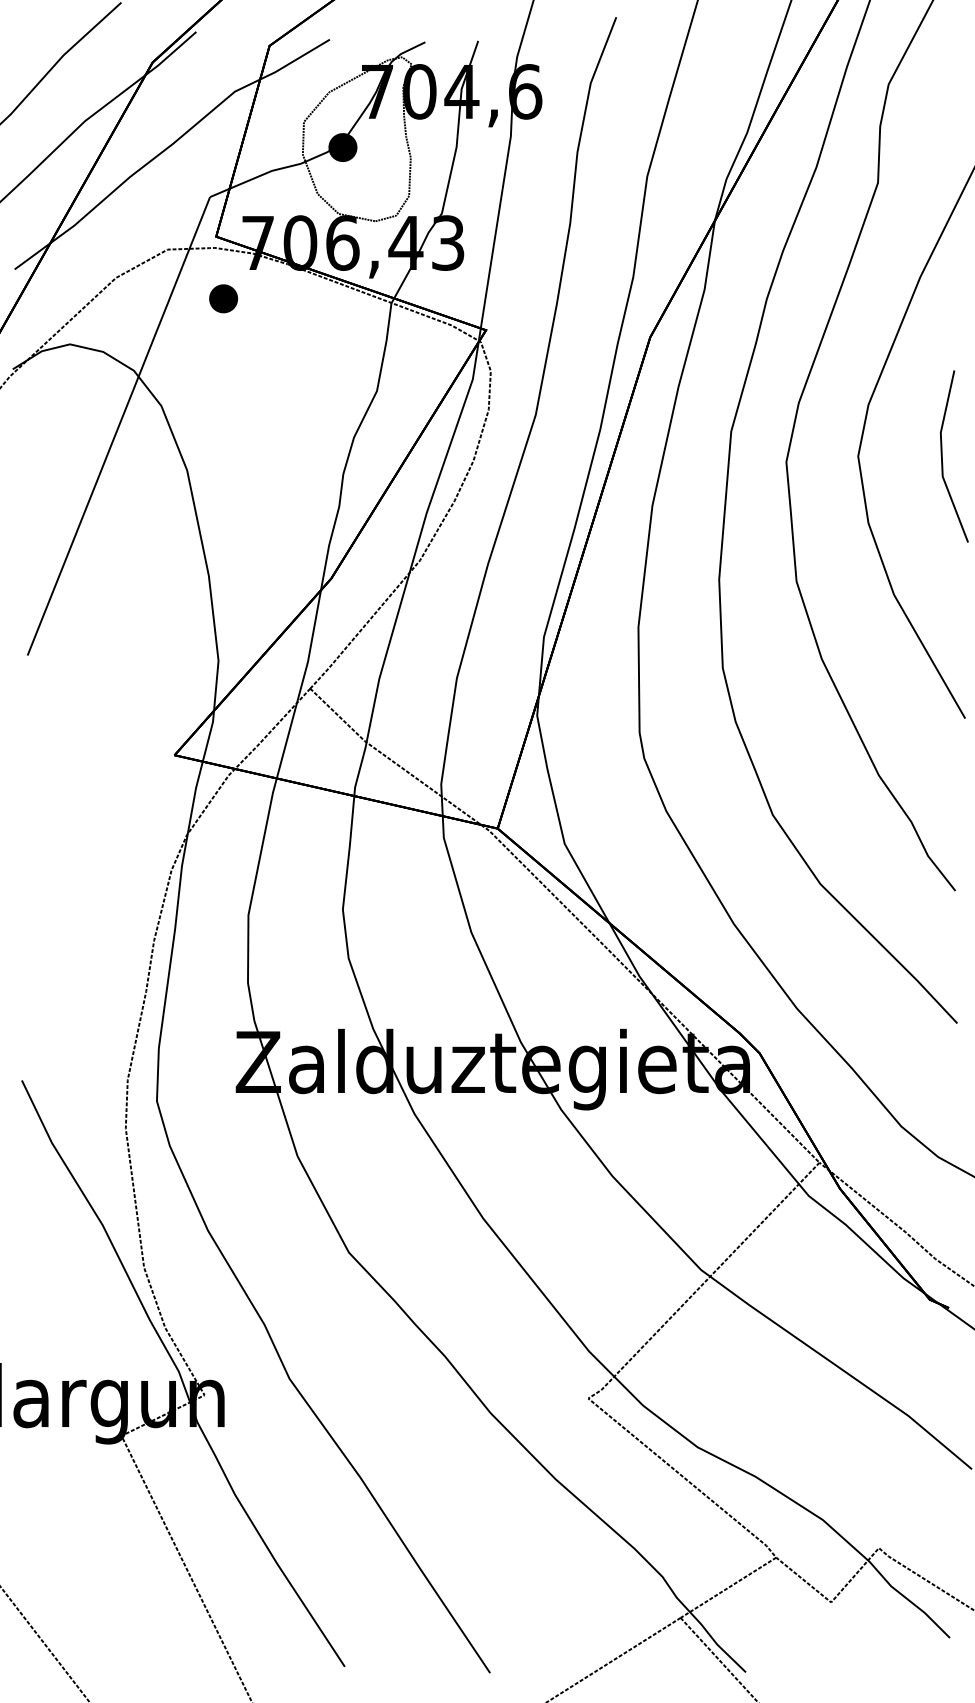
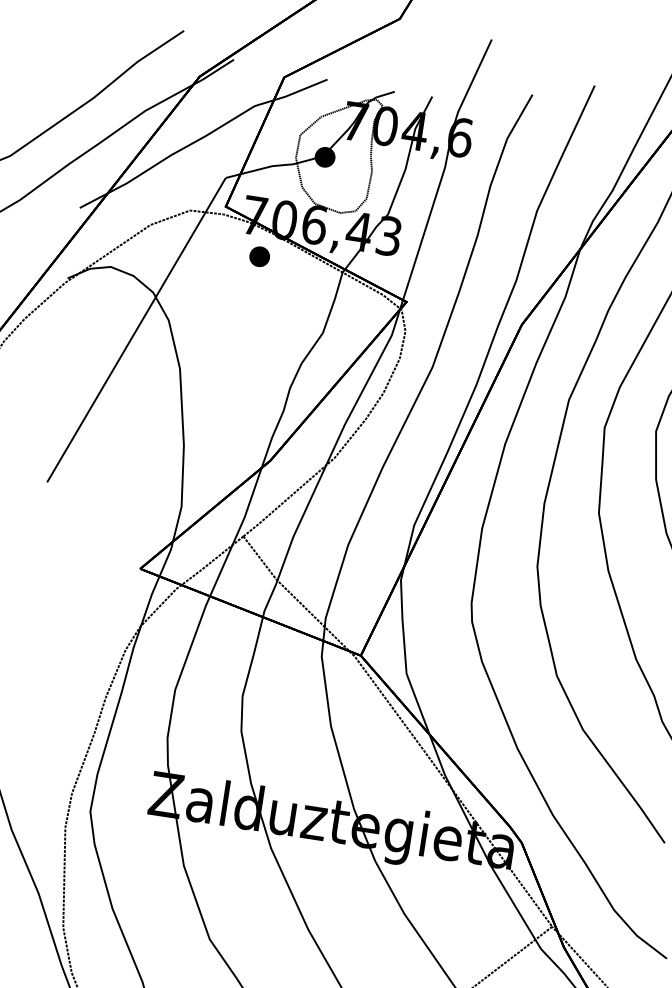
part: (223, 298) -> (259, 256), moved

